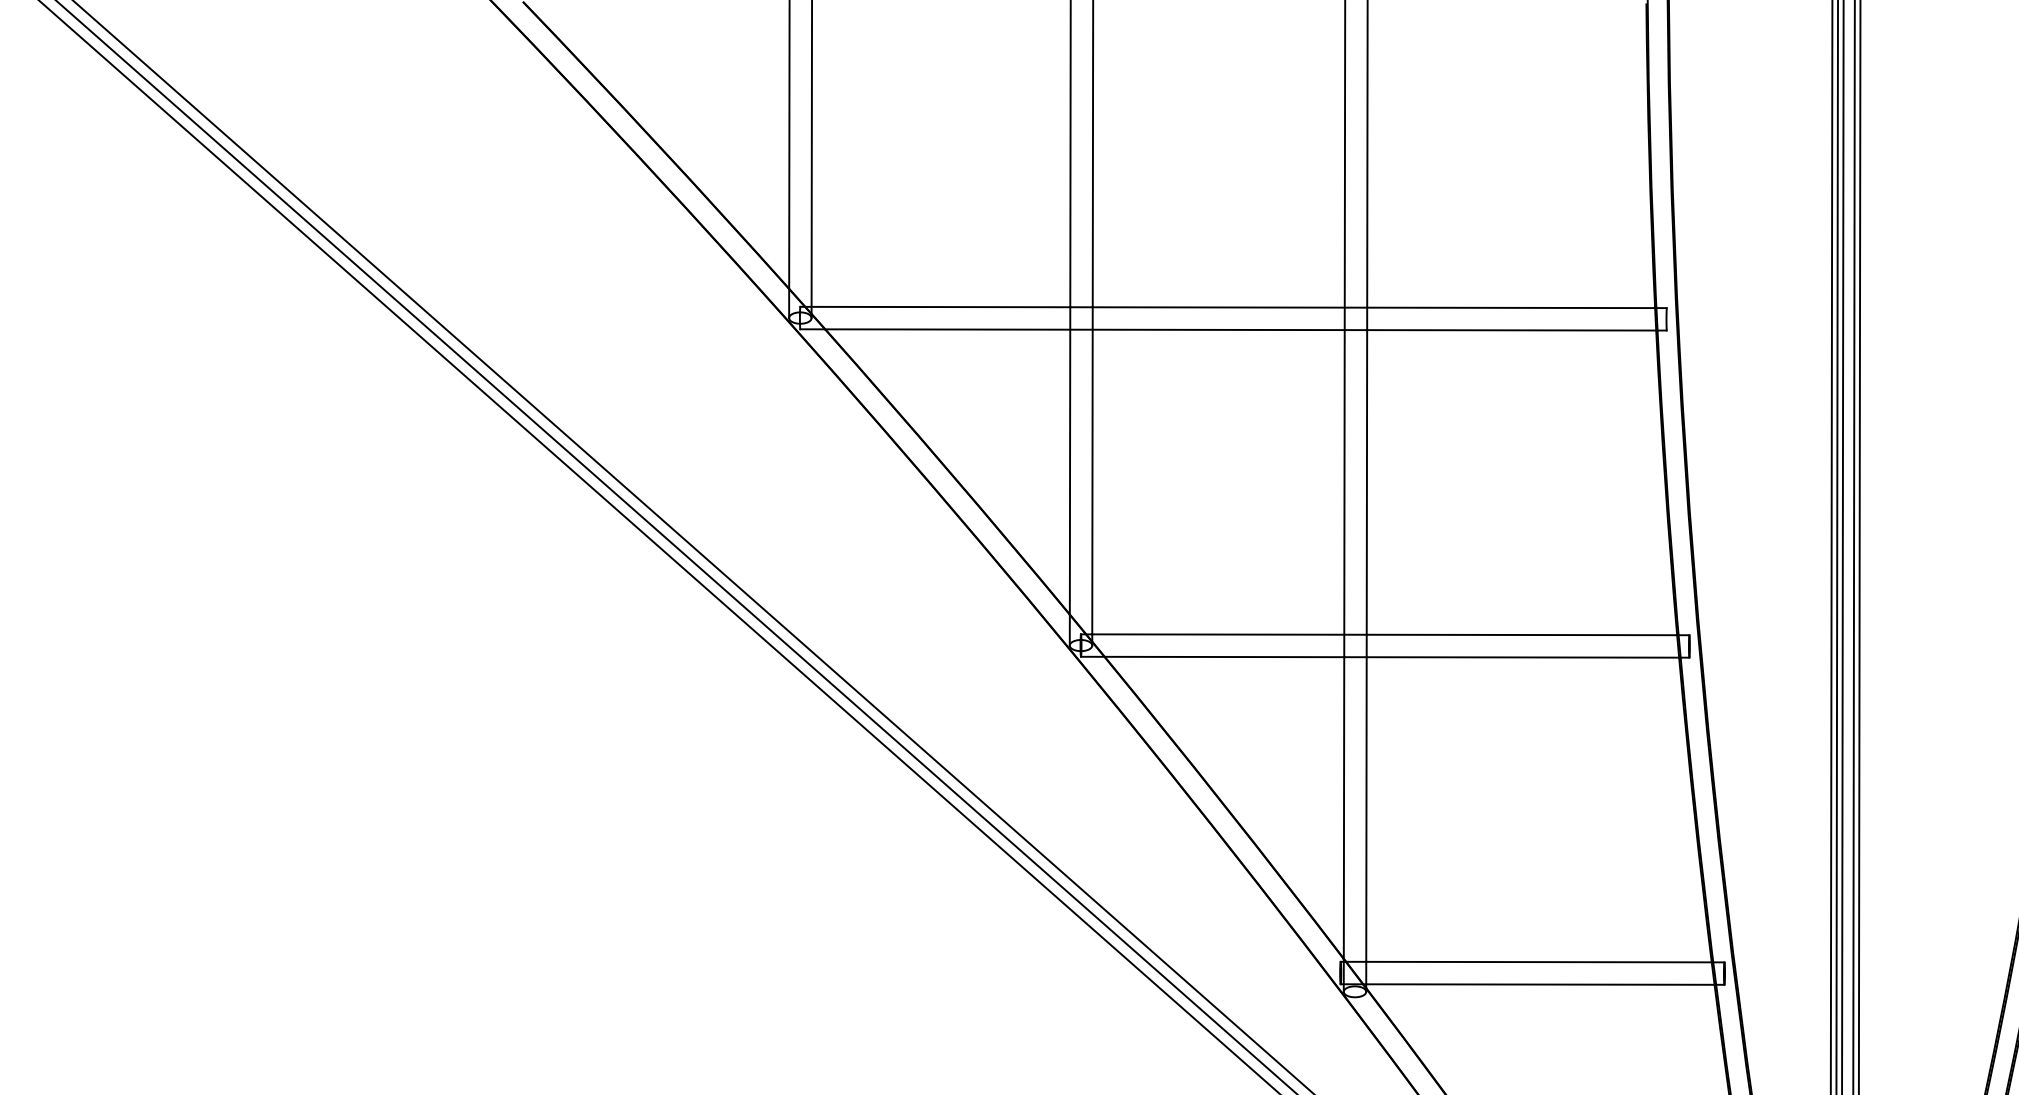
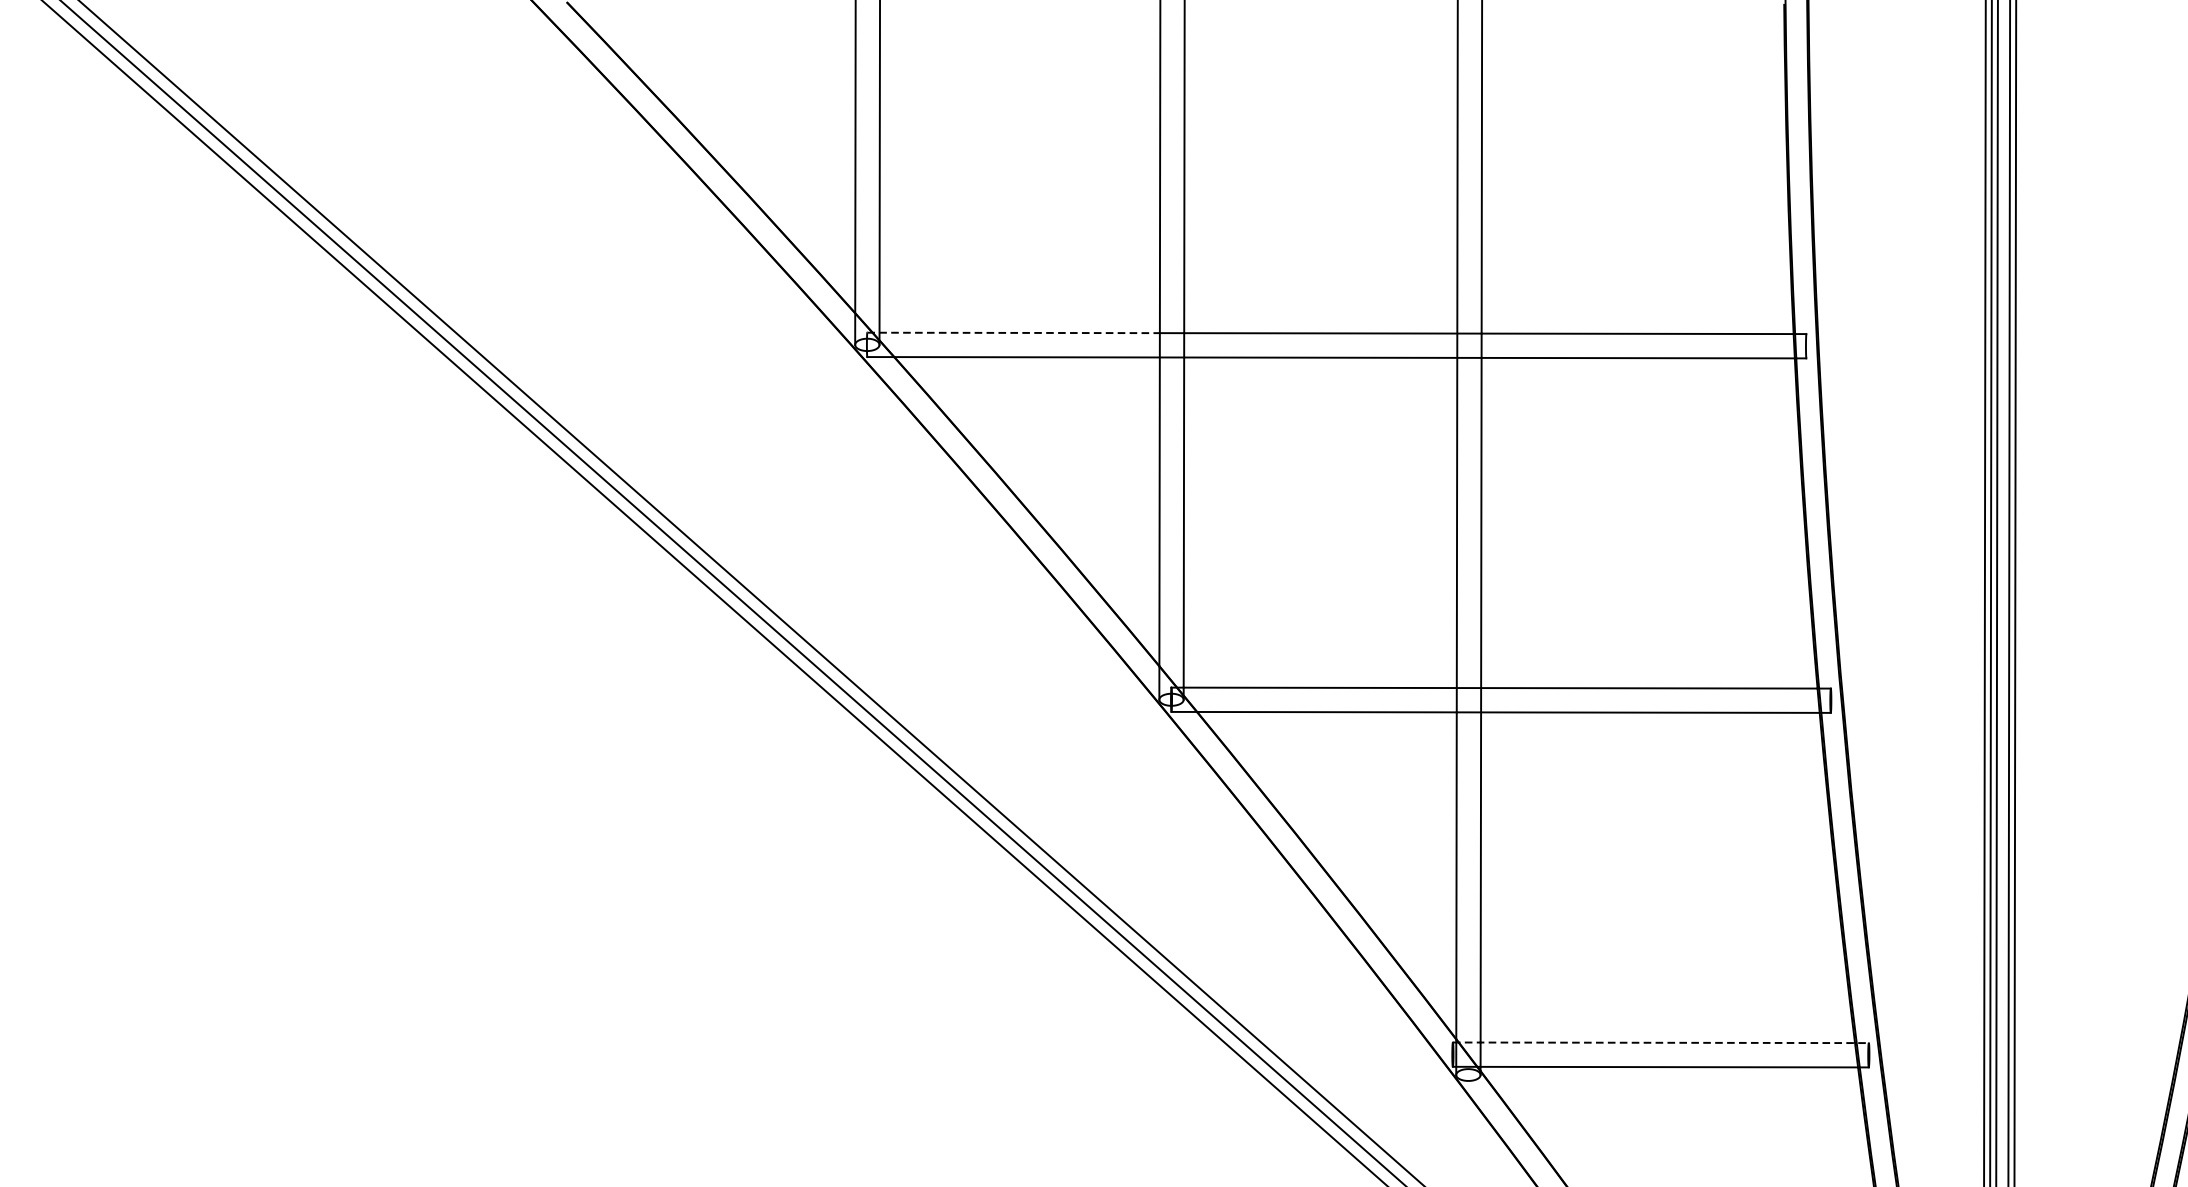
line: (935, 307) -> (1013, 333), solid -> dashed
line: (1532, 962) -> (1660, 1043), solid -> dashed

